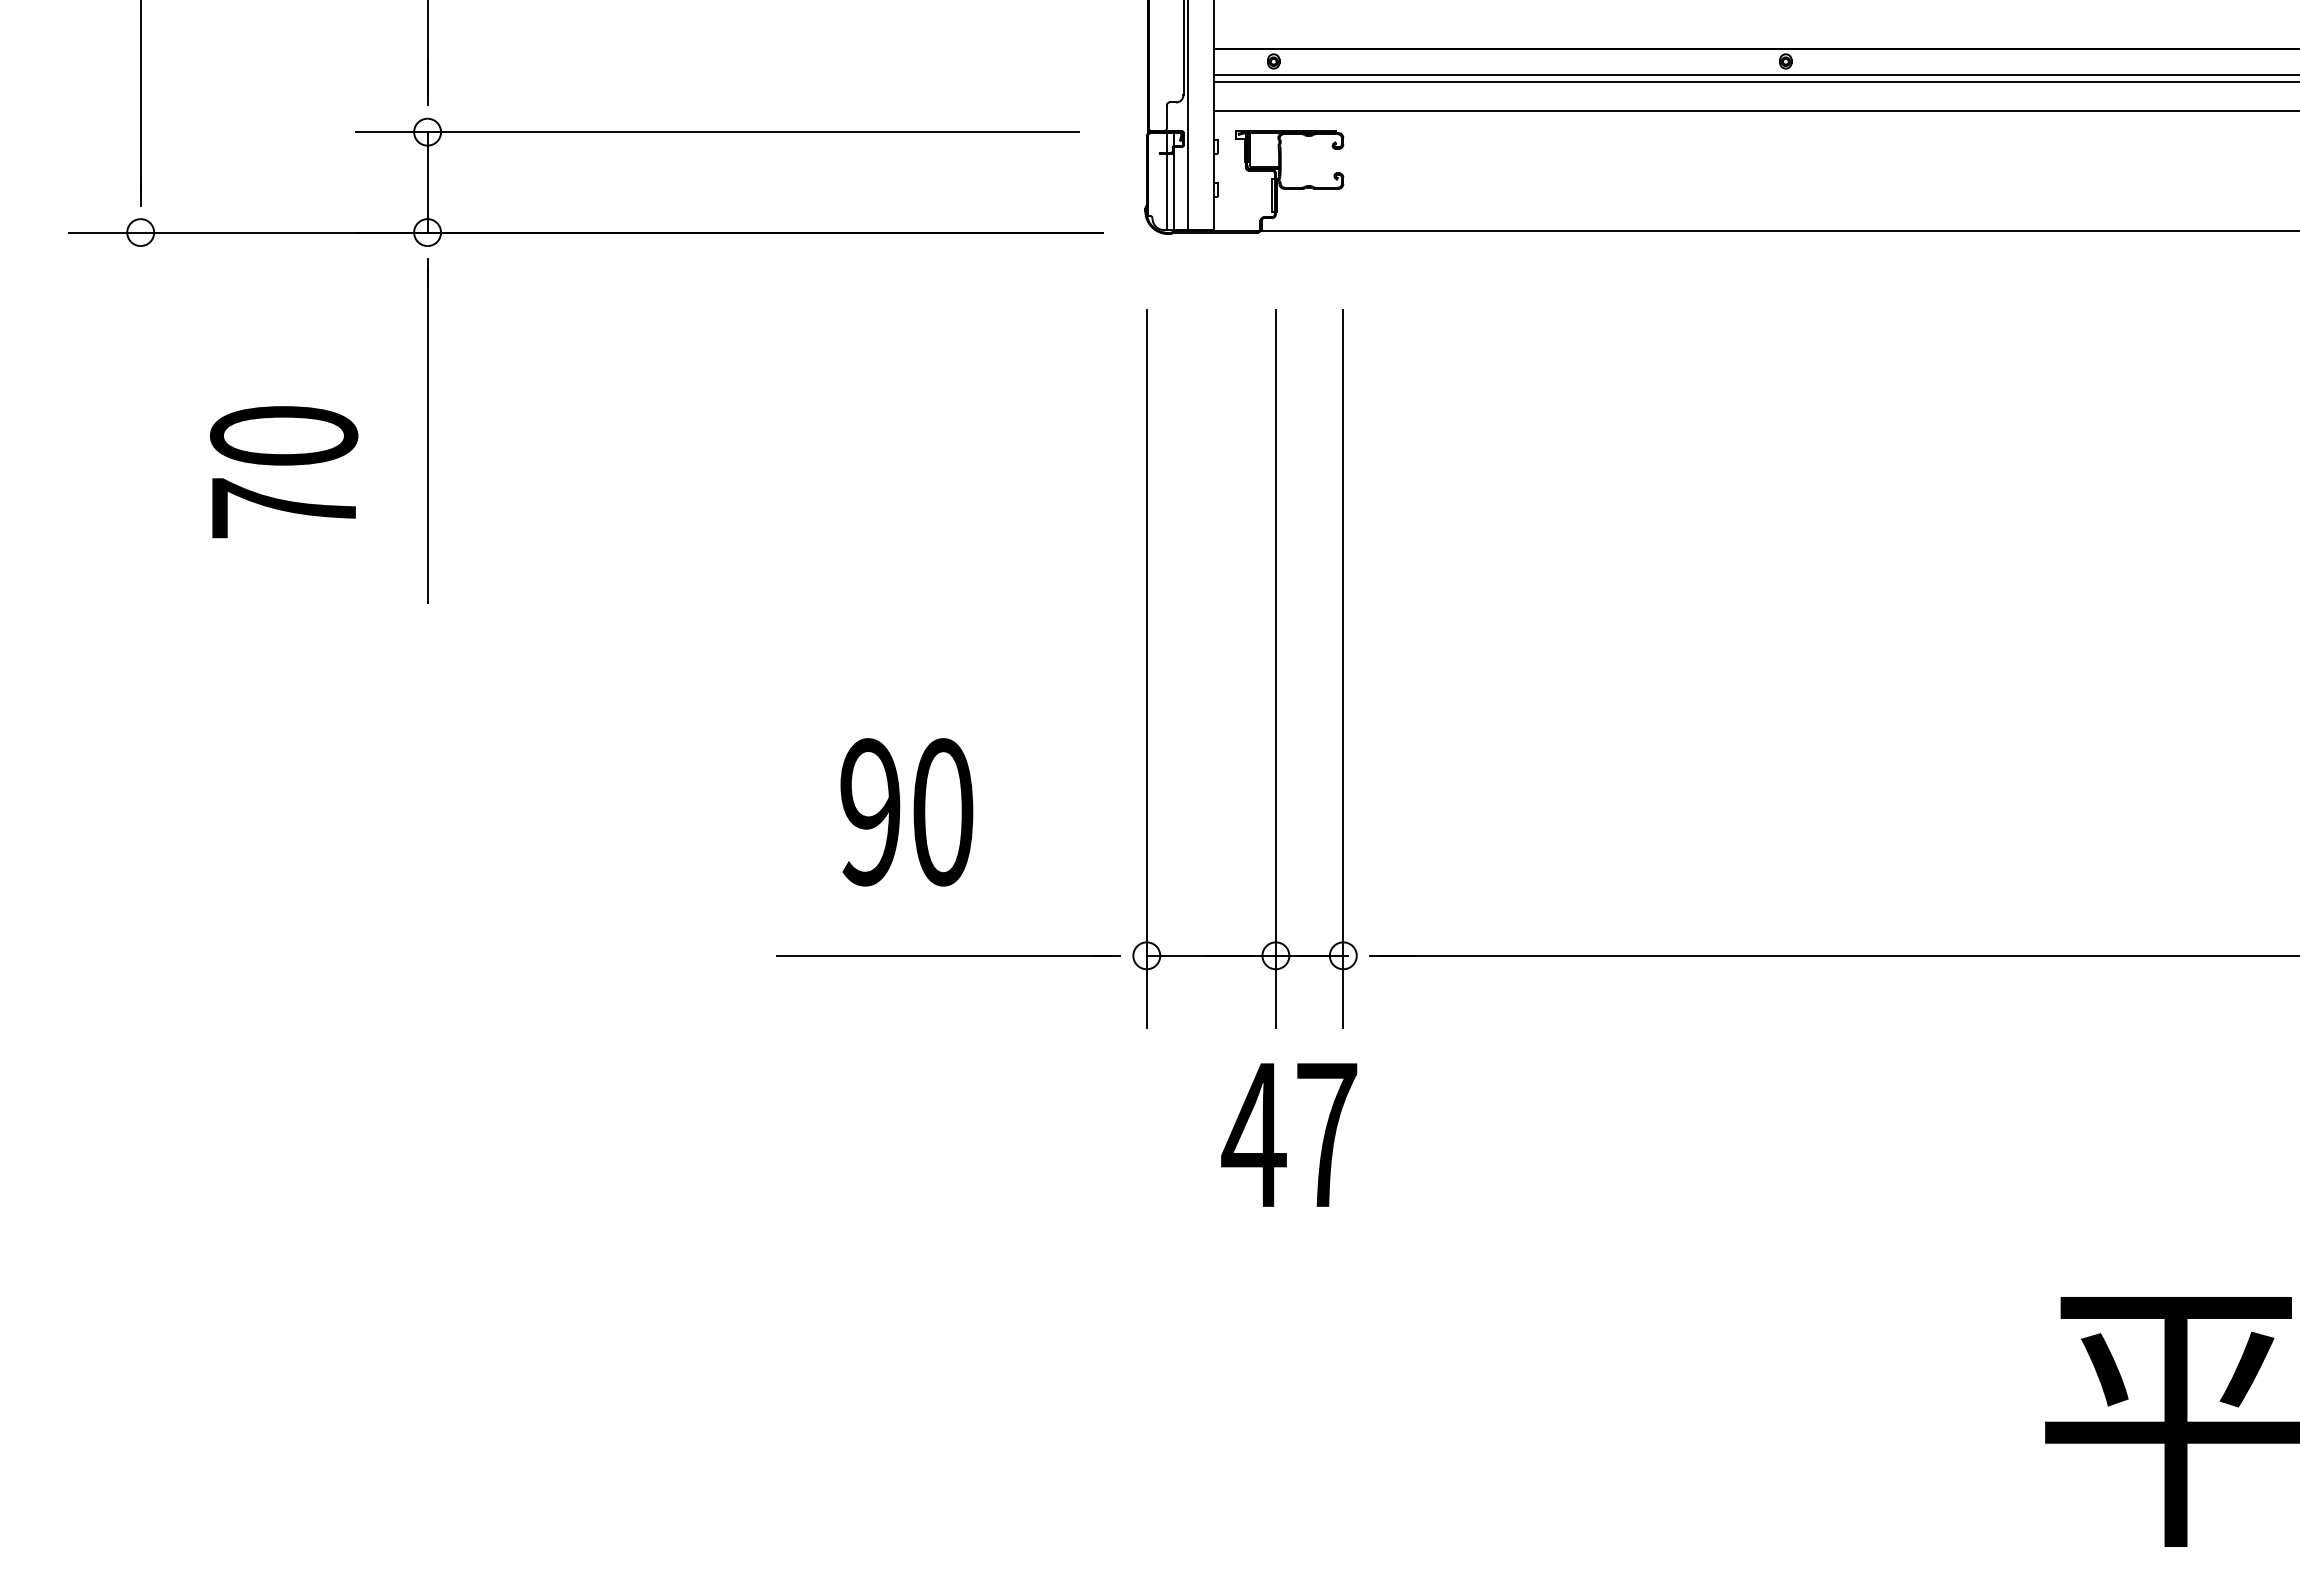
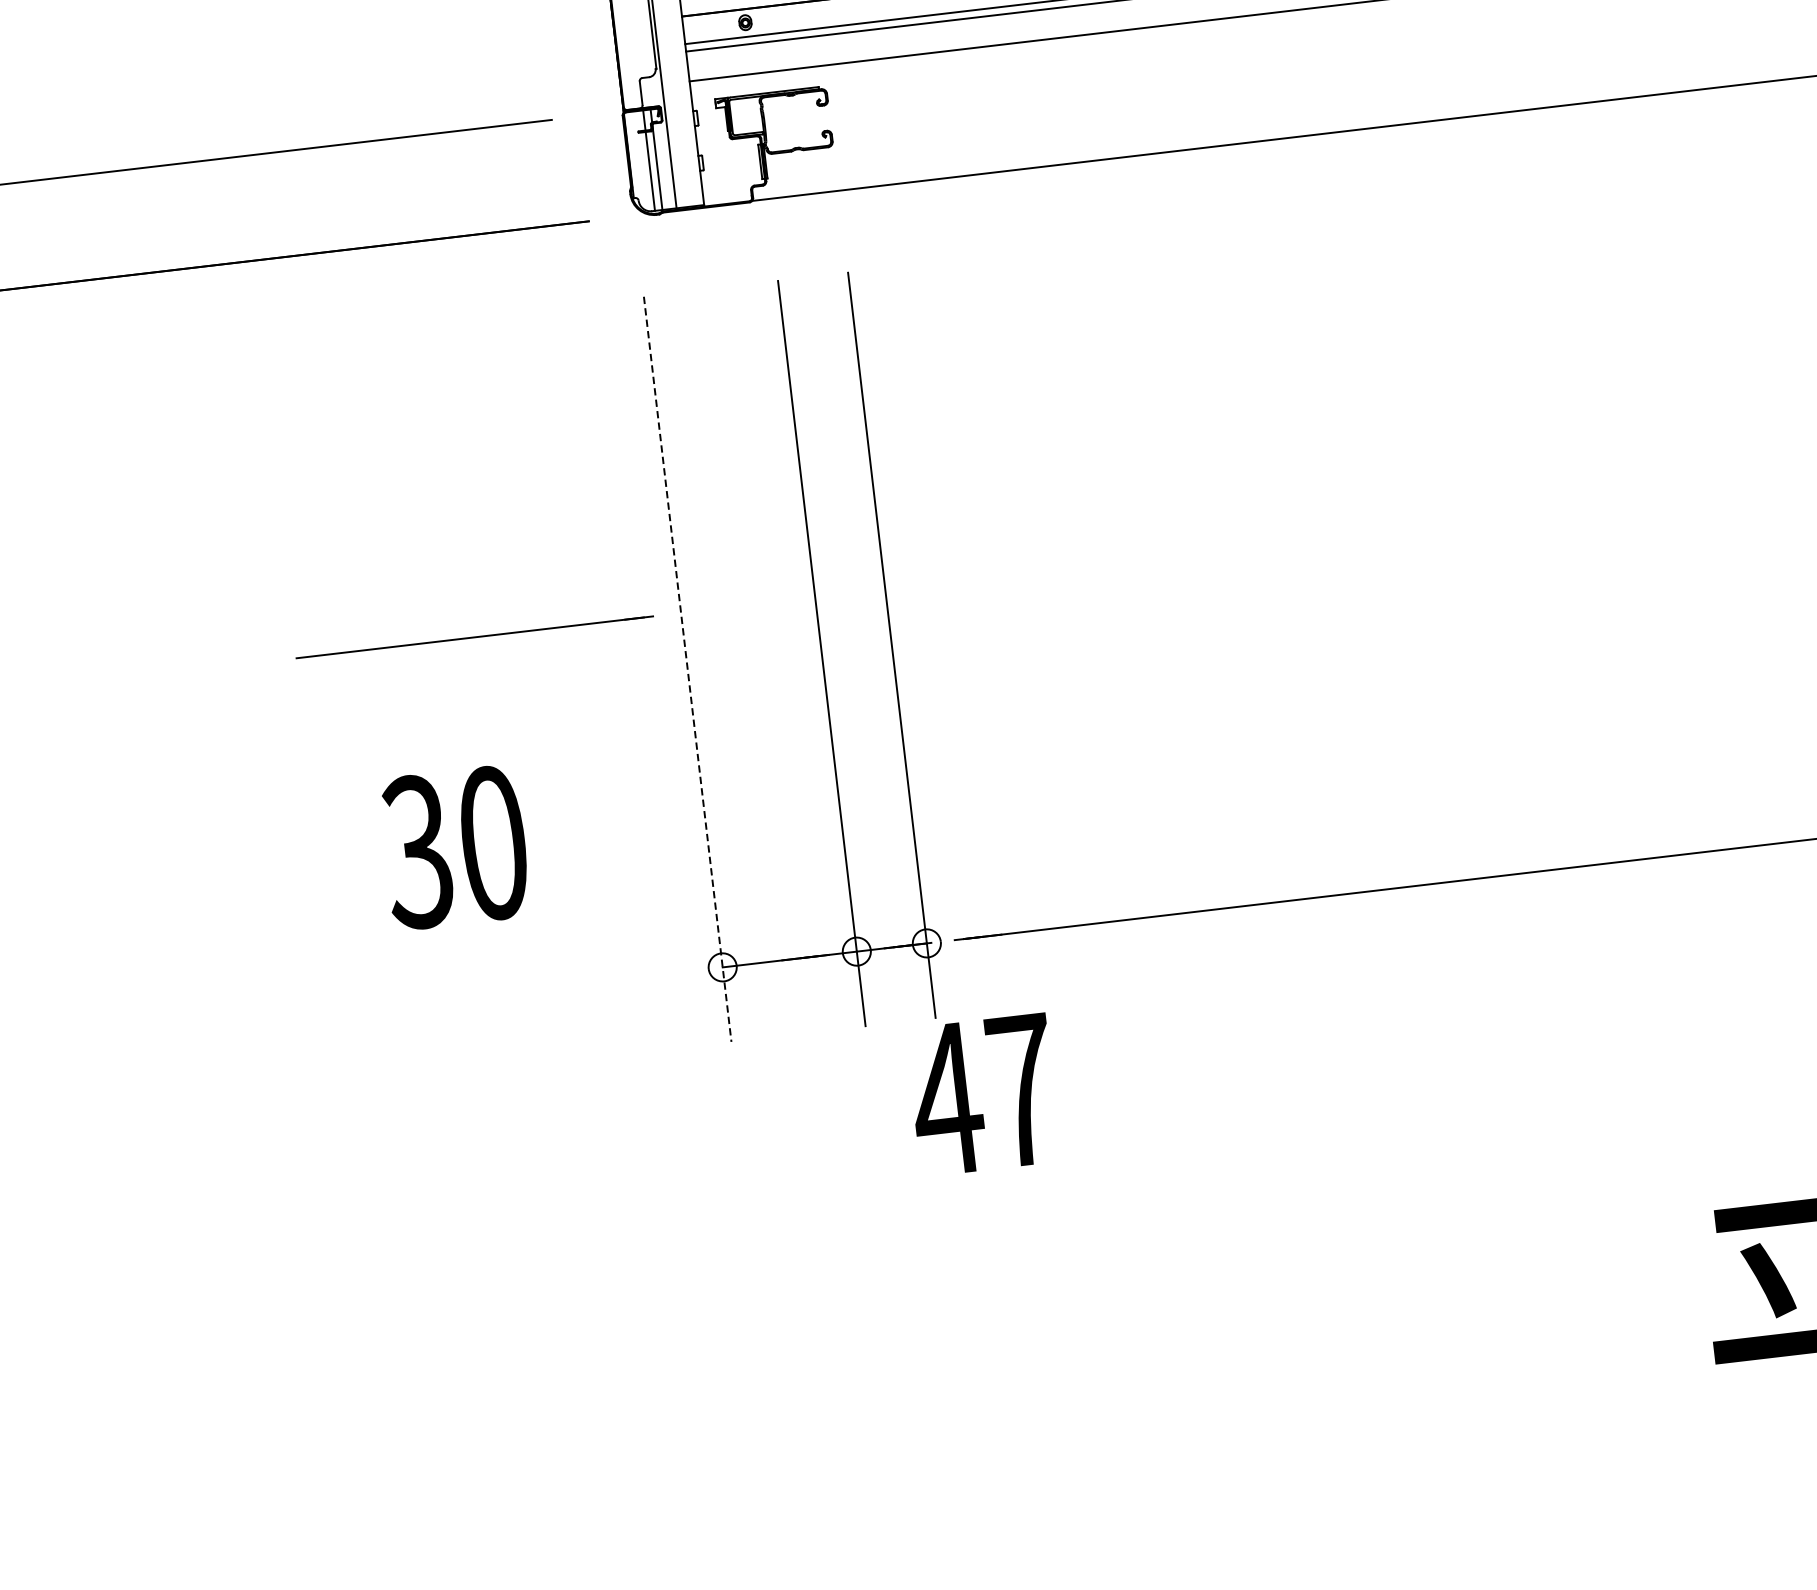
line: (1146, 668) -> (687, 668), solid -> dashed
text: (869, 812) -> (417, 852), 90 -> 30
line: (948, 955) -> (475, 636), moved
text: (1289, 1134) -> (983, 1094), moved

